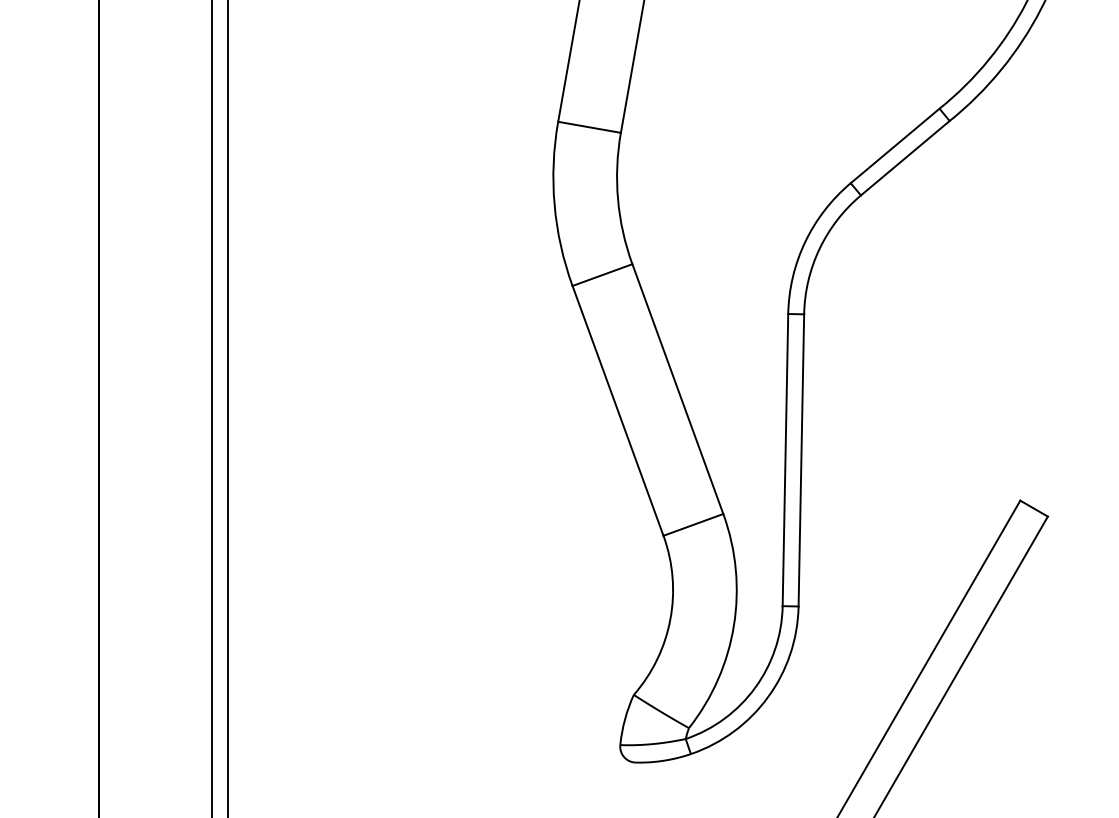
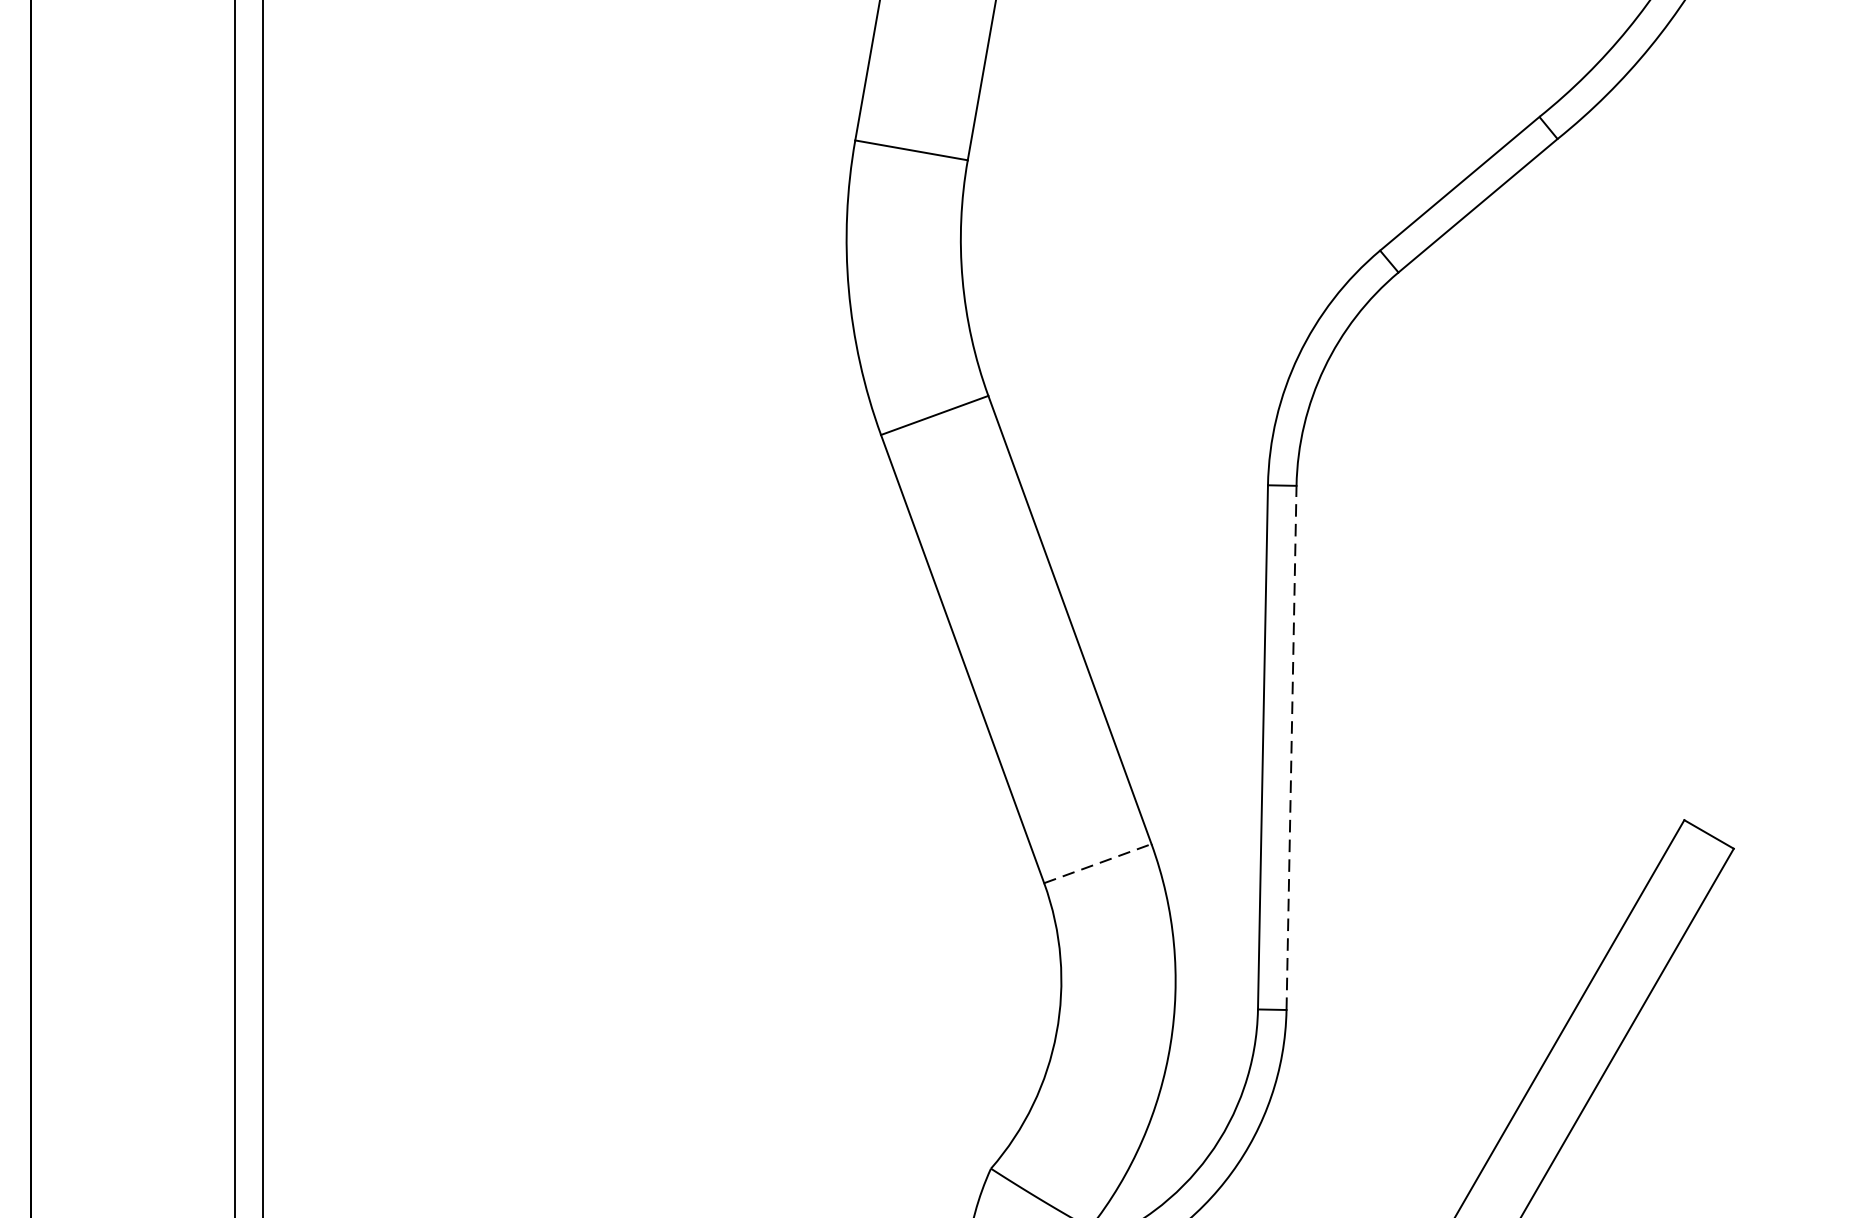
line: (801, 459) -> (1291, 746), solid -> dashed
line: (693, 524) -> (1098, 862), solid -> dashed

